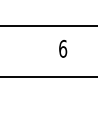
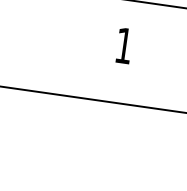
text: (63, 48) -> (125, 45), 6 -> 1

